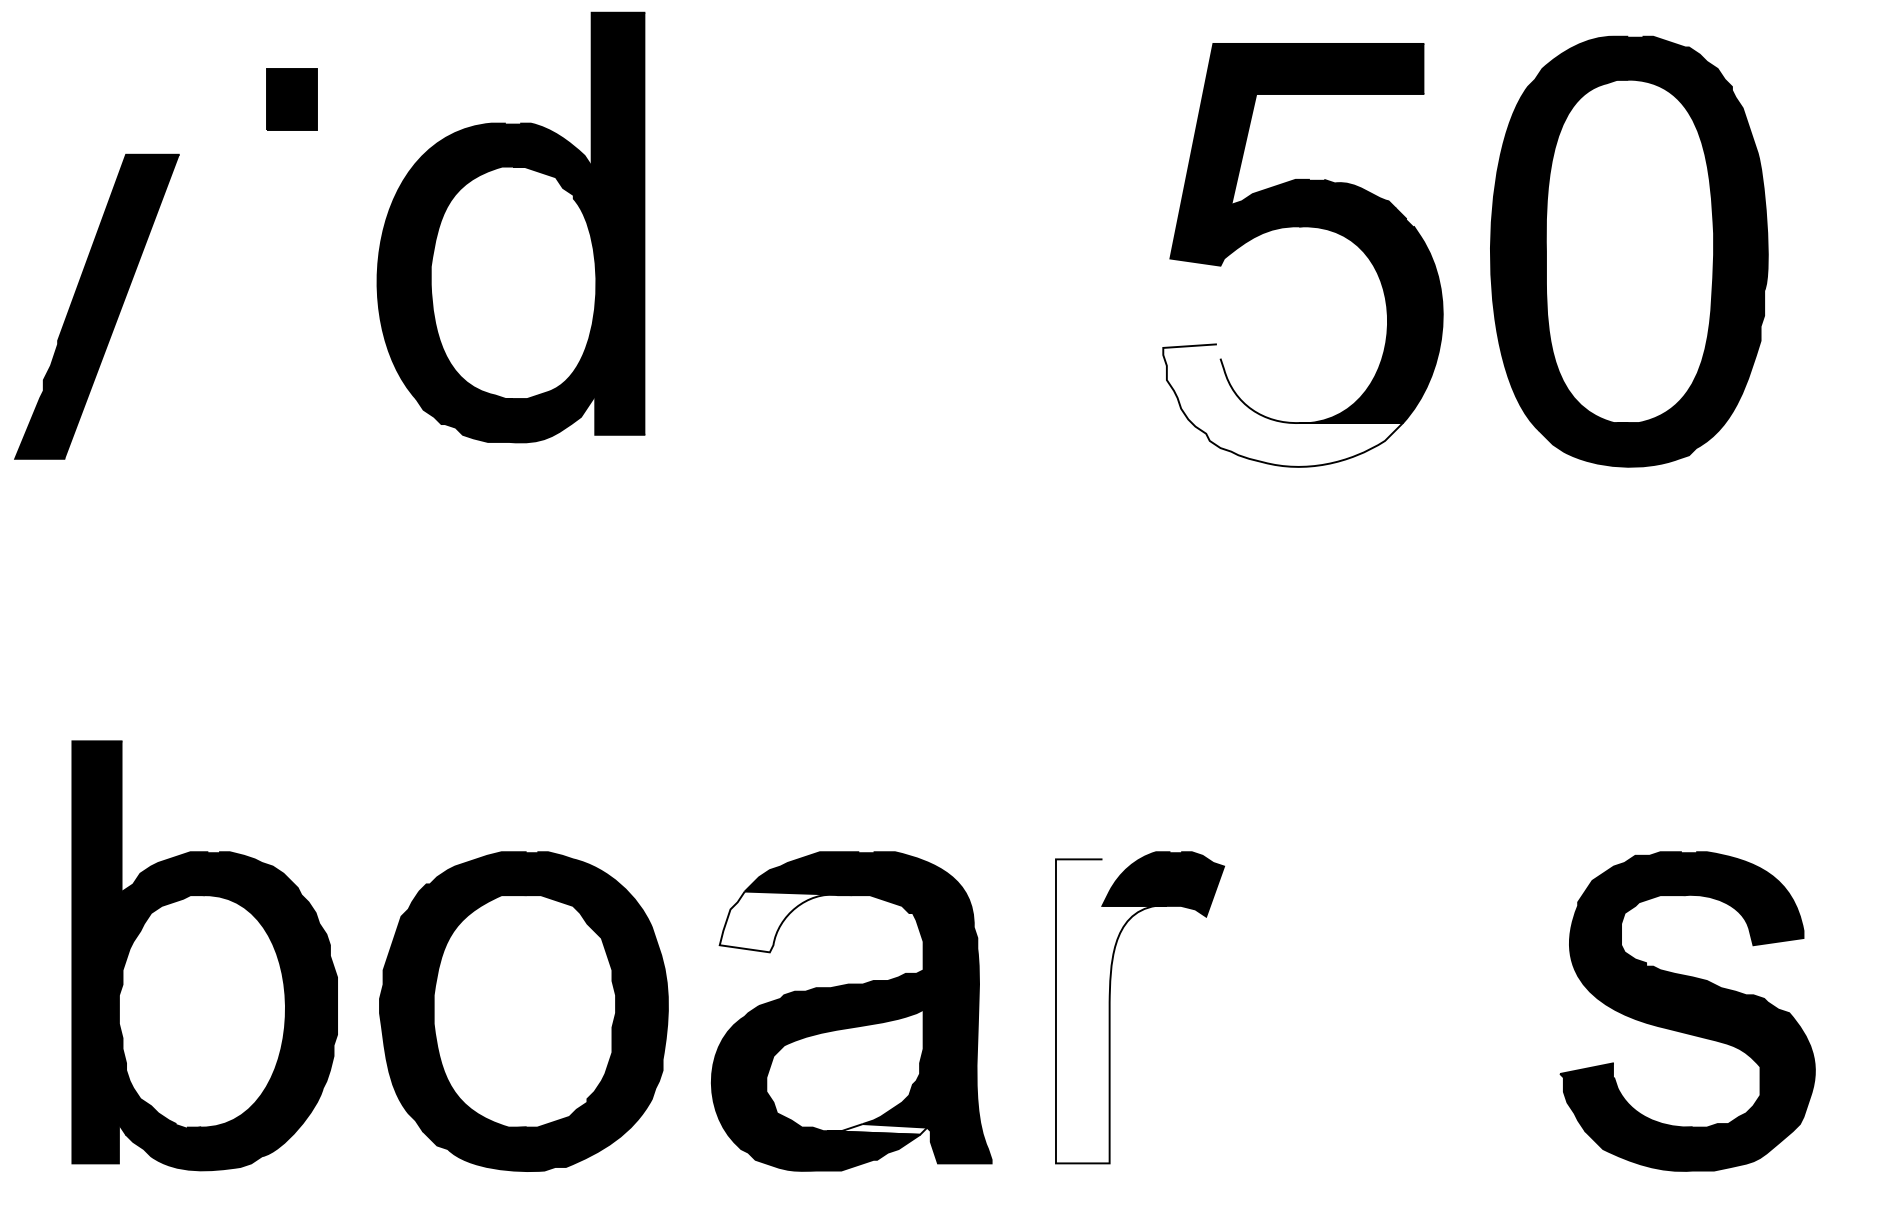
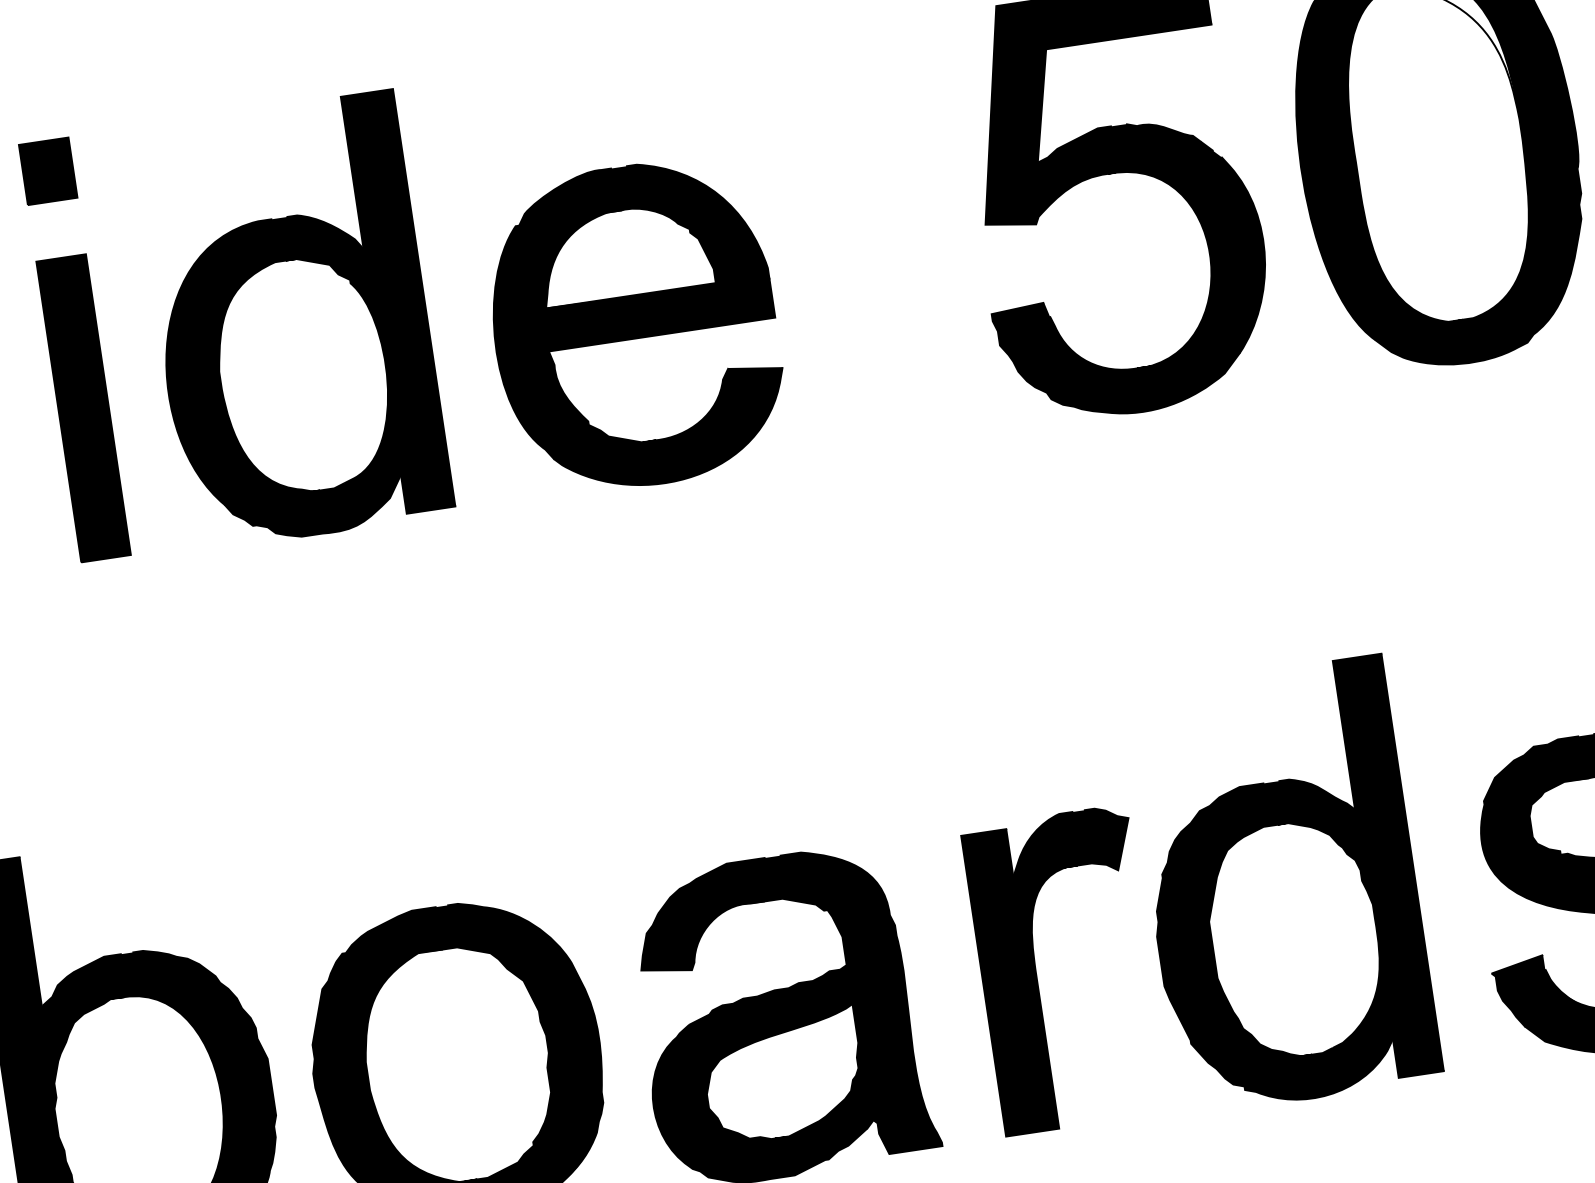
part: (291, 99) -> (47, 171), moved
part: (510, 227) -> (292, 321), moved
part: (250, 306) -> (82, 408), added
part: (808, 306) -> (634, 325), added
fill: (1282, 405) -> (1118, 353), added
fill: (785, 921) -> (702, 937), added
part: (1366, 955) -> (1282, 885), added
fill: (1110, 1011) -> (1037, 978), added
fill: (877, 1129) -> (824, 1129), added

